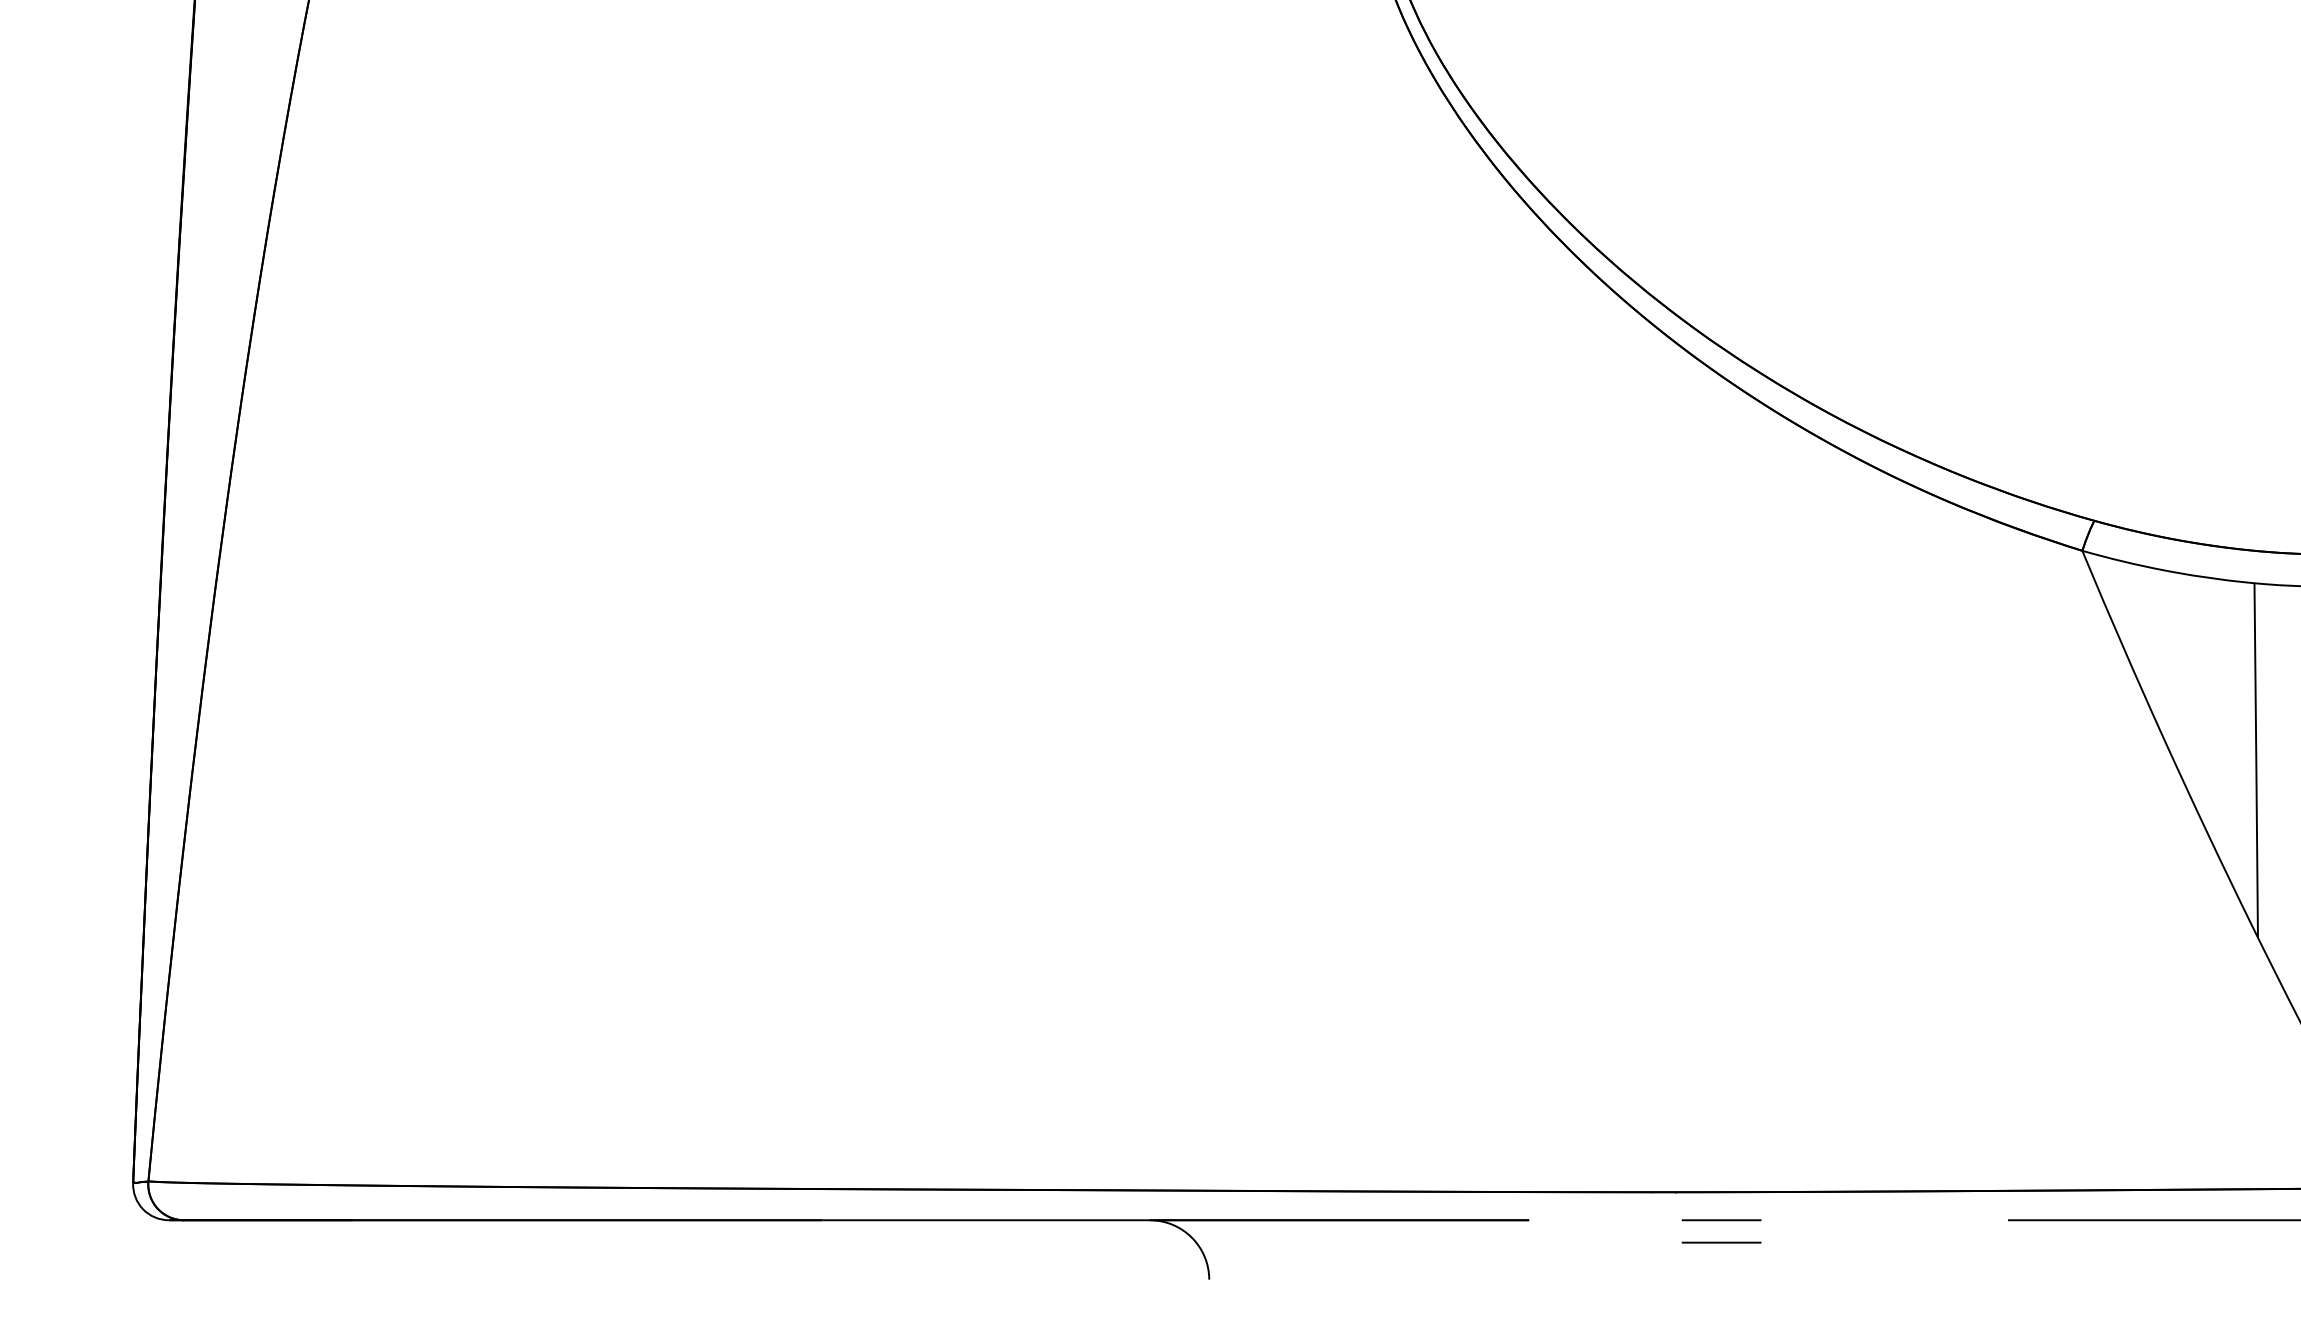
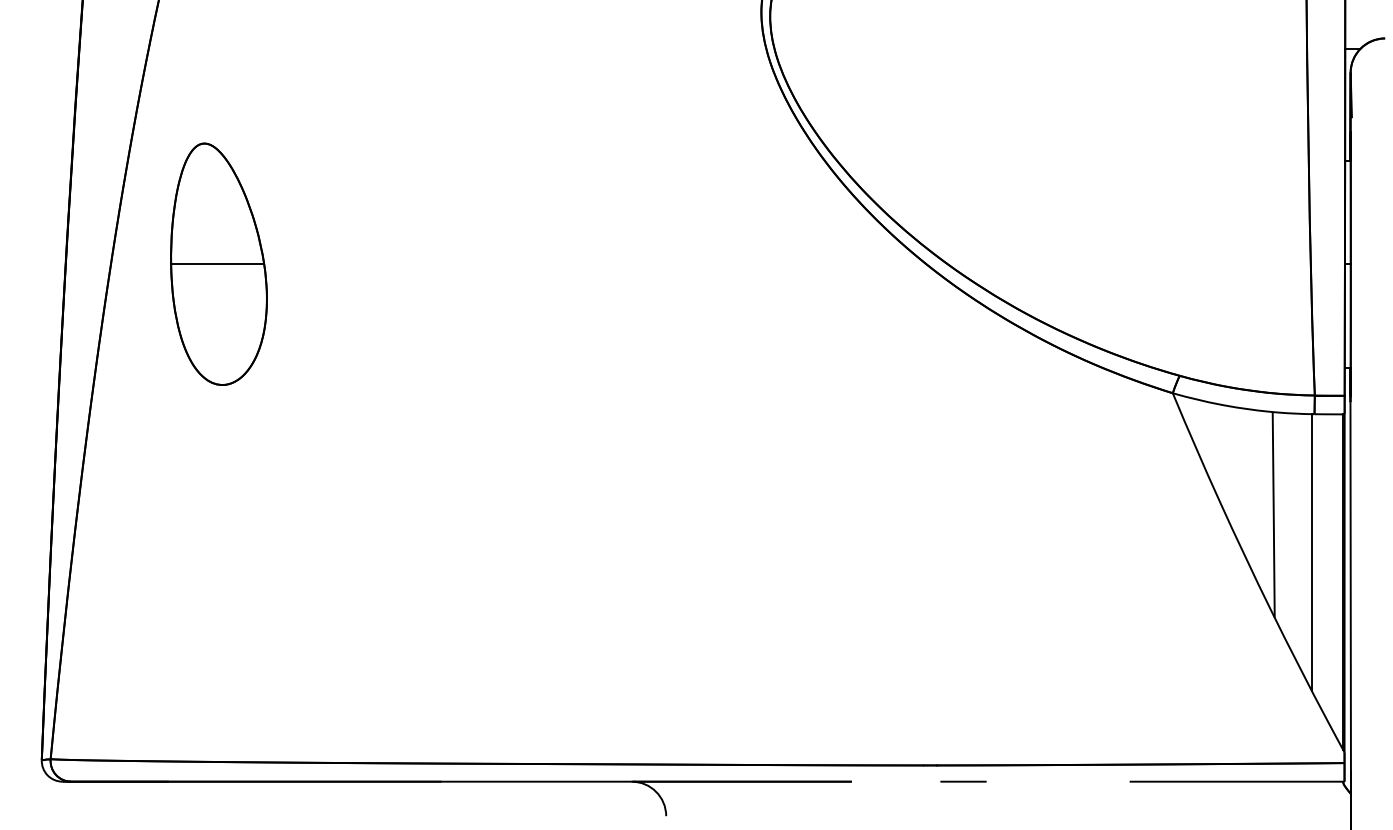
part: (437, 327) -> (218, 263), added
line: (1721, 1242) -> (963, 794), removed

